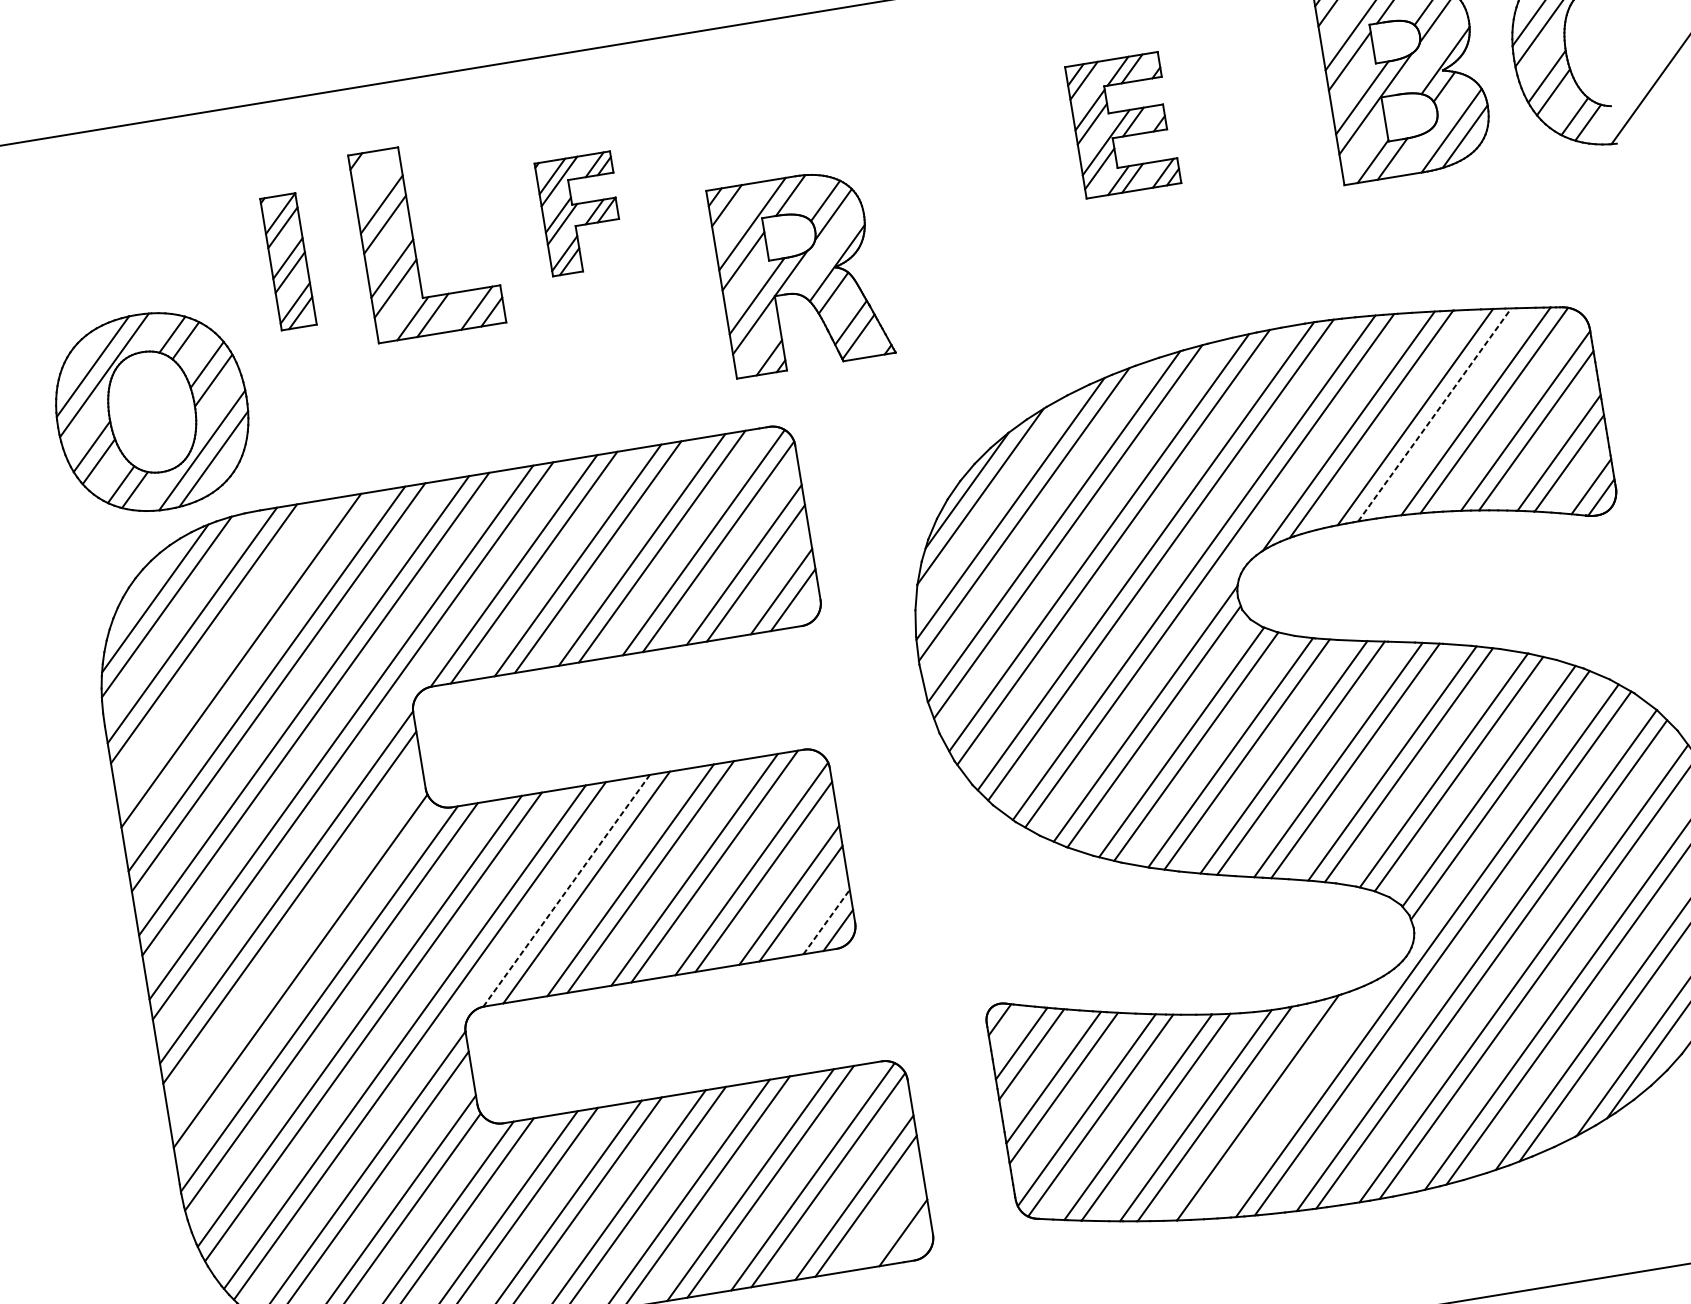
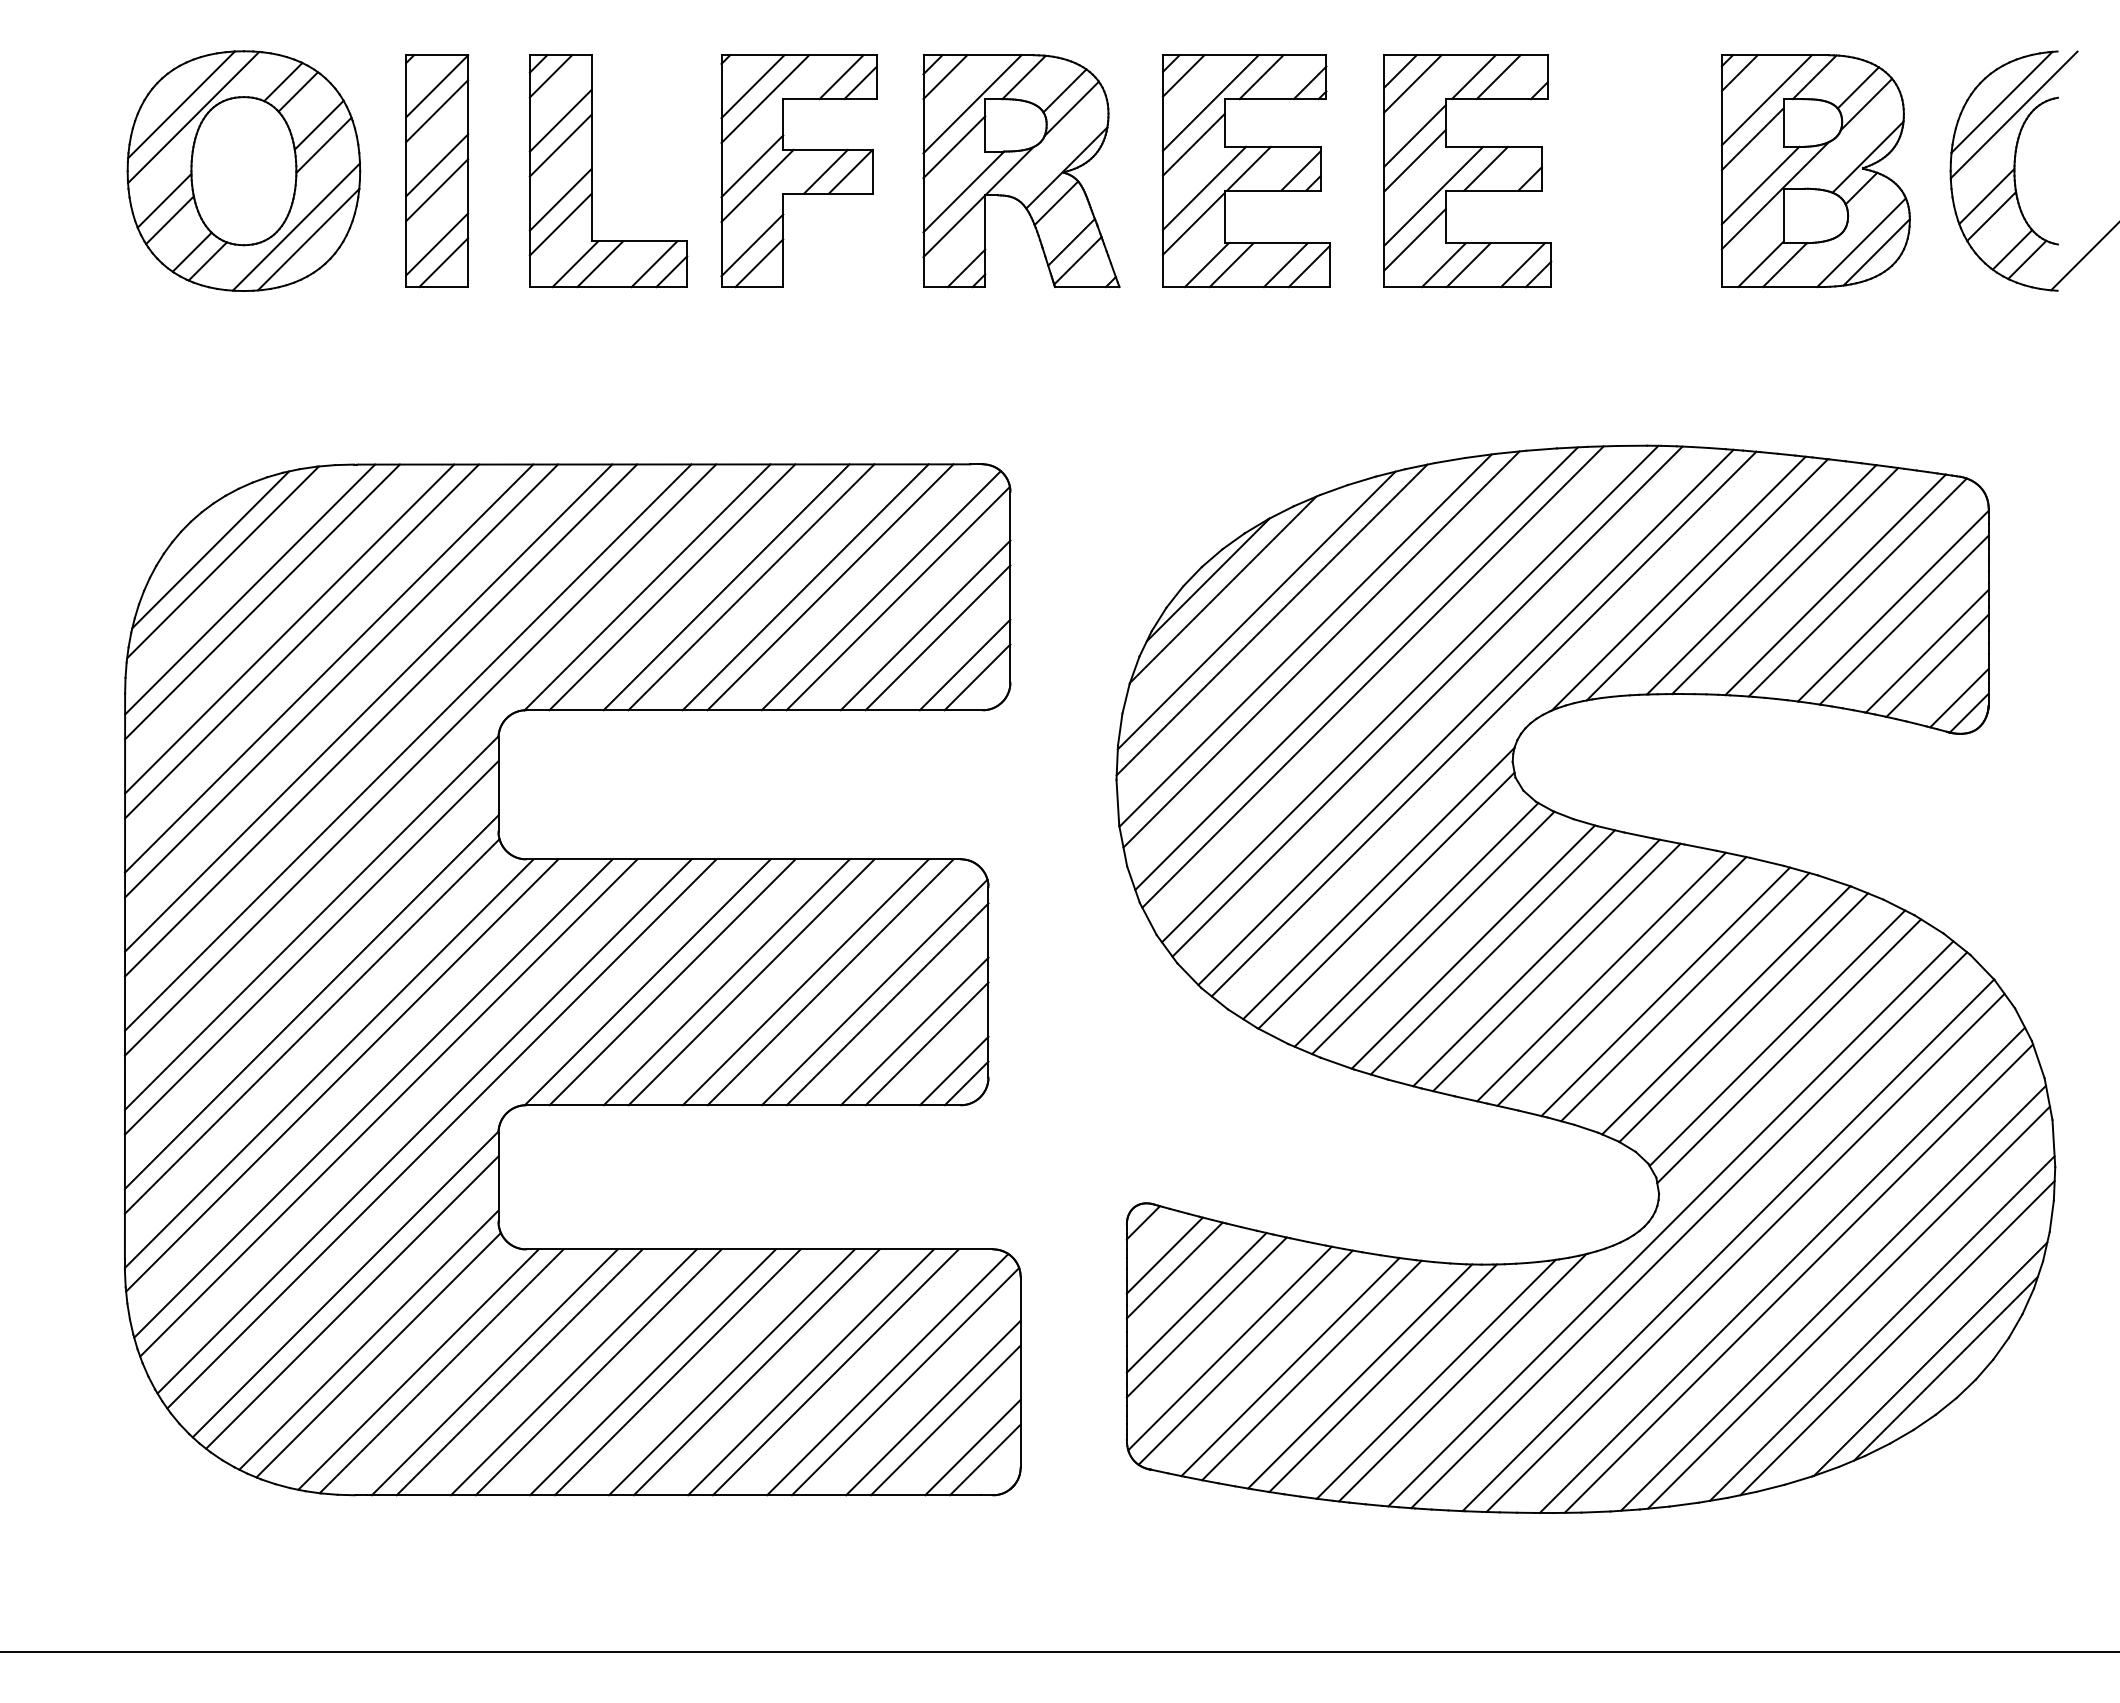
part: (1123, 125) -> (1467, 171), size x1.43
part: (943, 154) -> (1245, 171), added
line: (367, 170) -> (550, 76), added
part: (581, 214) -> (798, 171), size x1.67
part: (288, 261) -> (437, 171), size x1.43
part: (801, 272) -> (1021, 171), moved
part: (151, 411) -> (243, 170), moved
line: (1434, 415) -> (1785, 581), dashed -> solid
line: (229, 651) -> (289, 628), added
line: (566, 891) -> (647, 982), dashed -> solid
line: (826, 921) -> (954, 1070), dashed -> solid
line: (296, 951) -> (311, 1002), added
line: (1278, 1102) -> (1462, 1377), added
line: (891, 1224) -> (972, 1447), added

